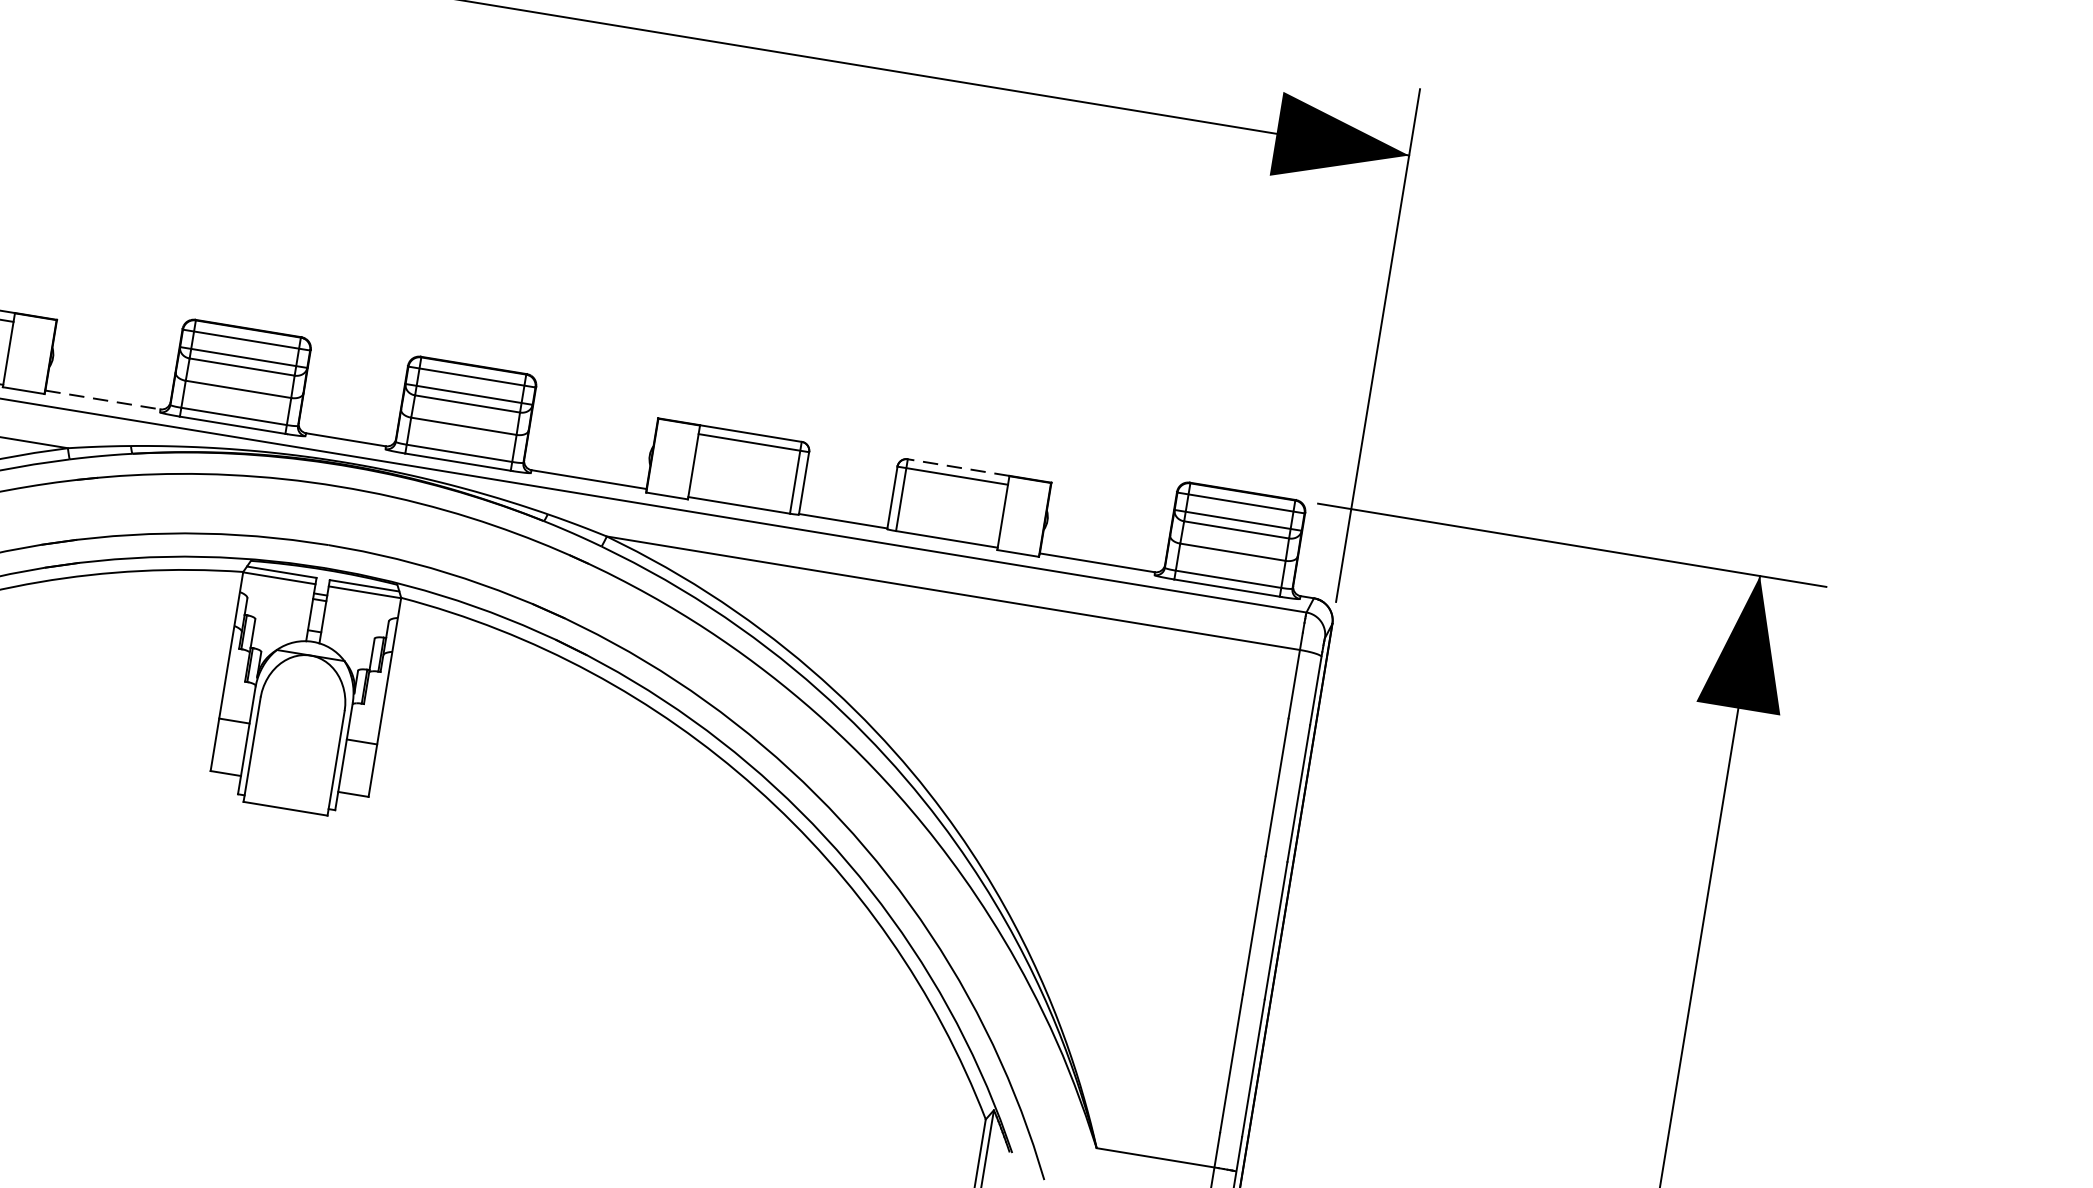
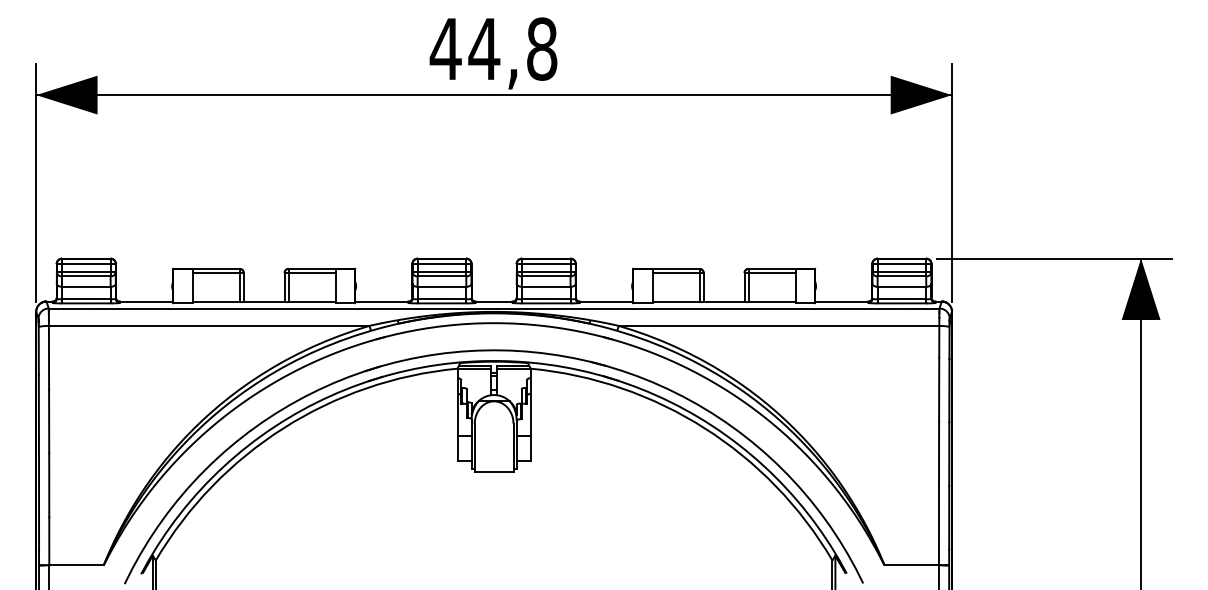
line: (102, 399) -> (381, 301), dashed -> solid
line: (959, 466) -> (772, 268), dashed -> solid

